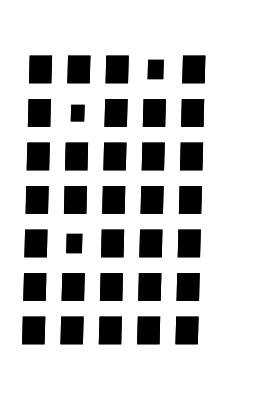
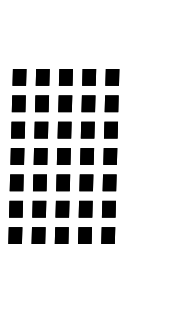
part: (156, 69) -> (89, 77), size x1.43
part: (76, 112) -> (41, 103), size x1.67
part: (73, 242) -> (39, 182), size x1.43

